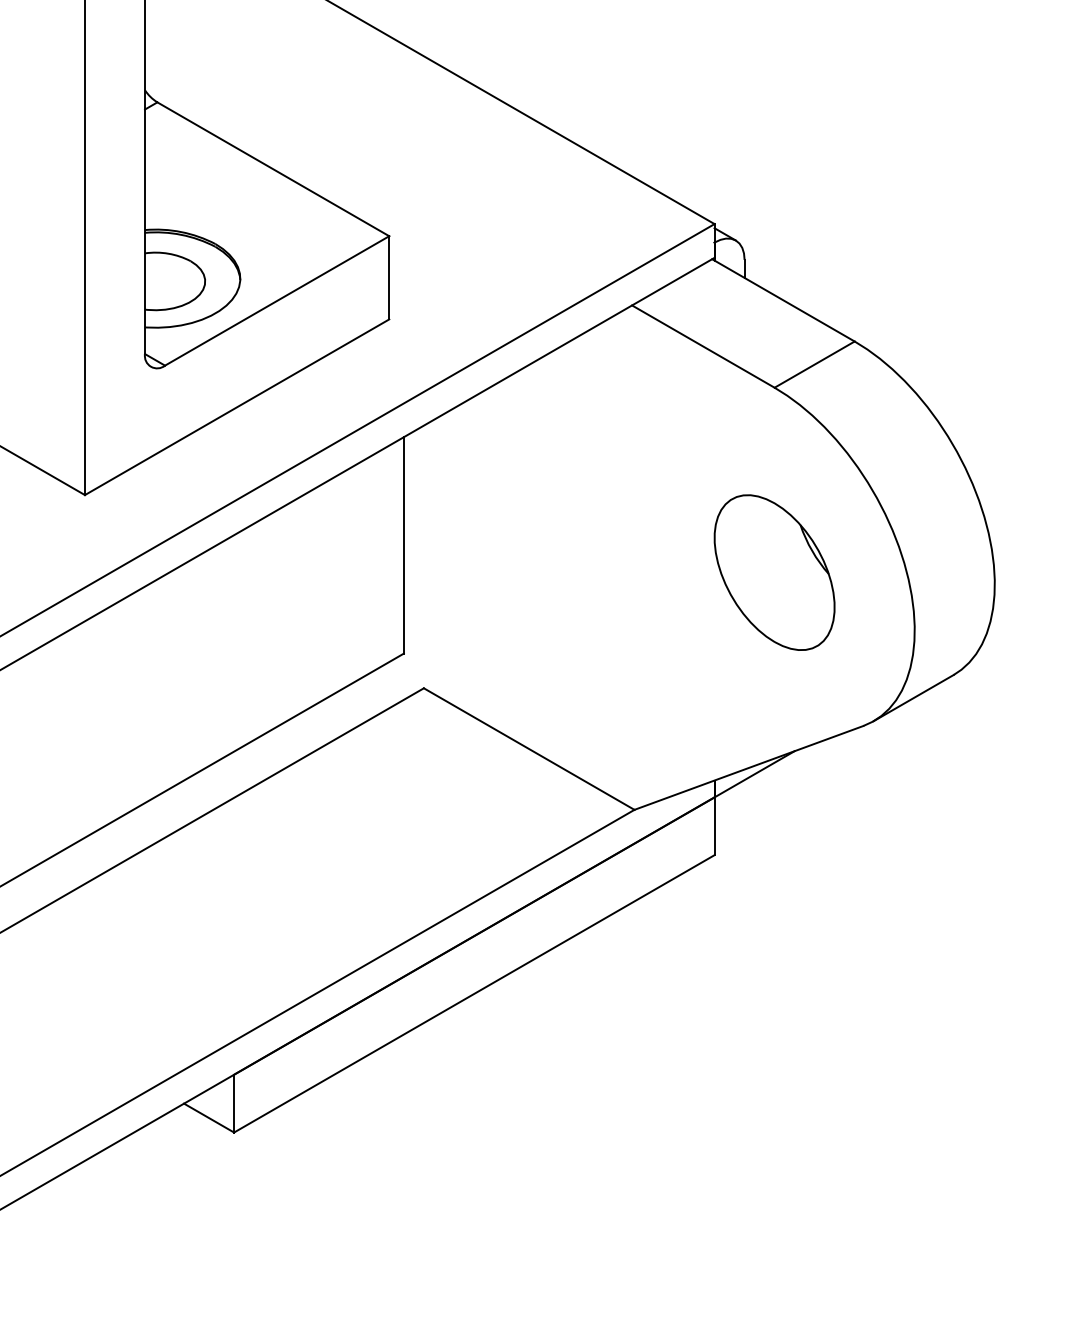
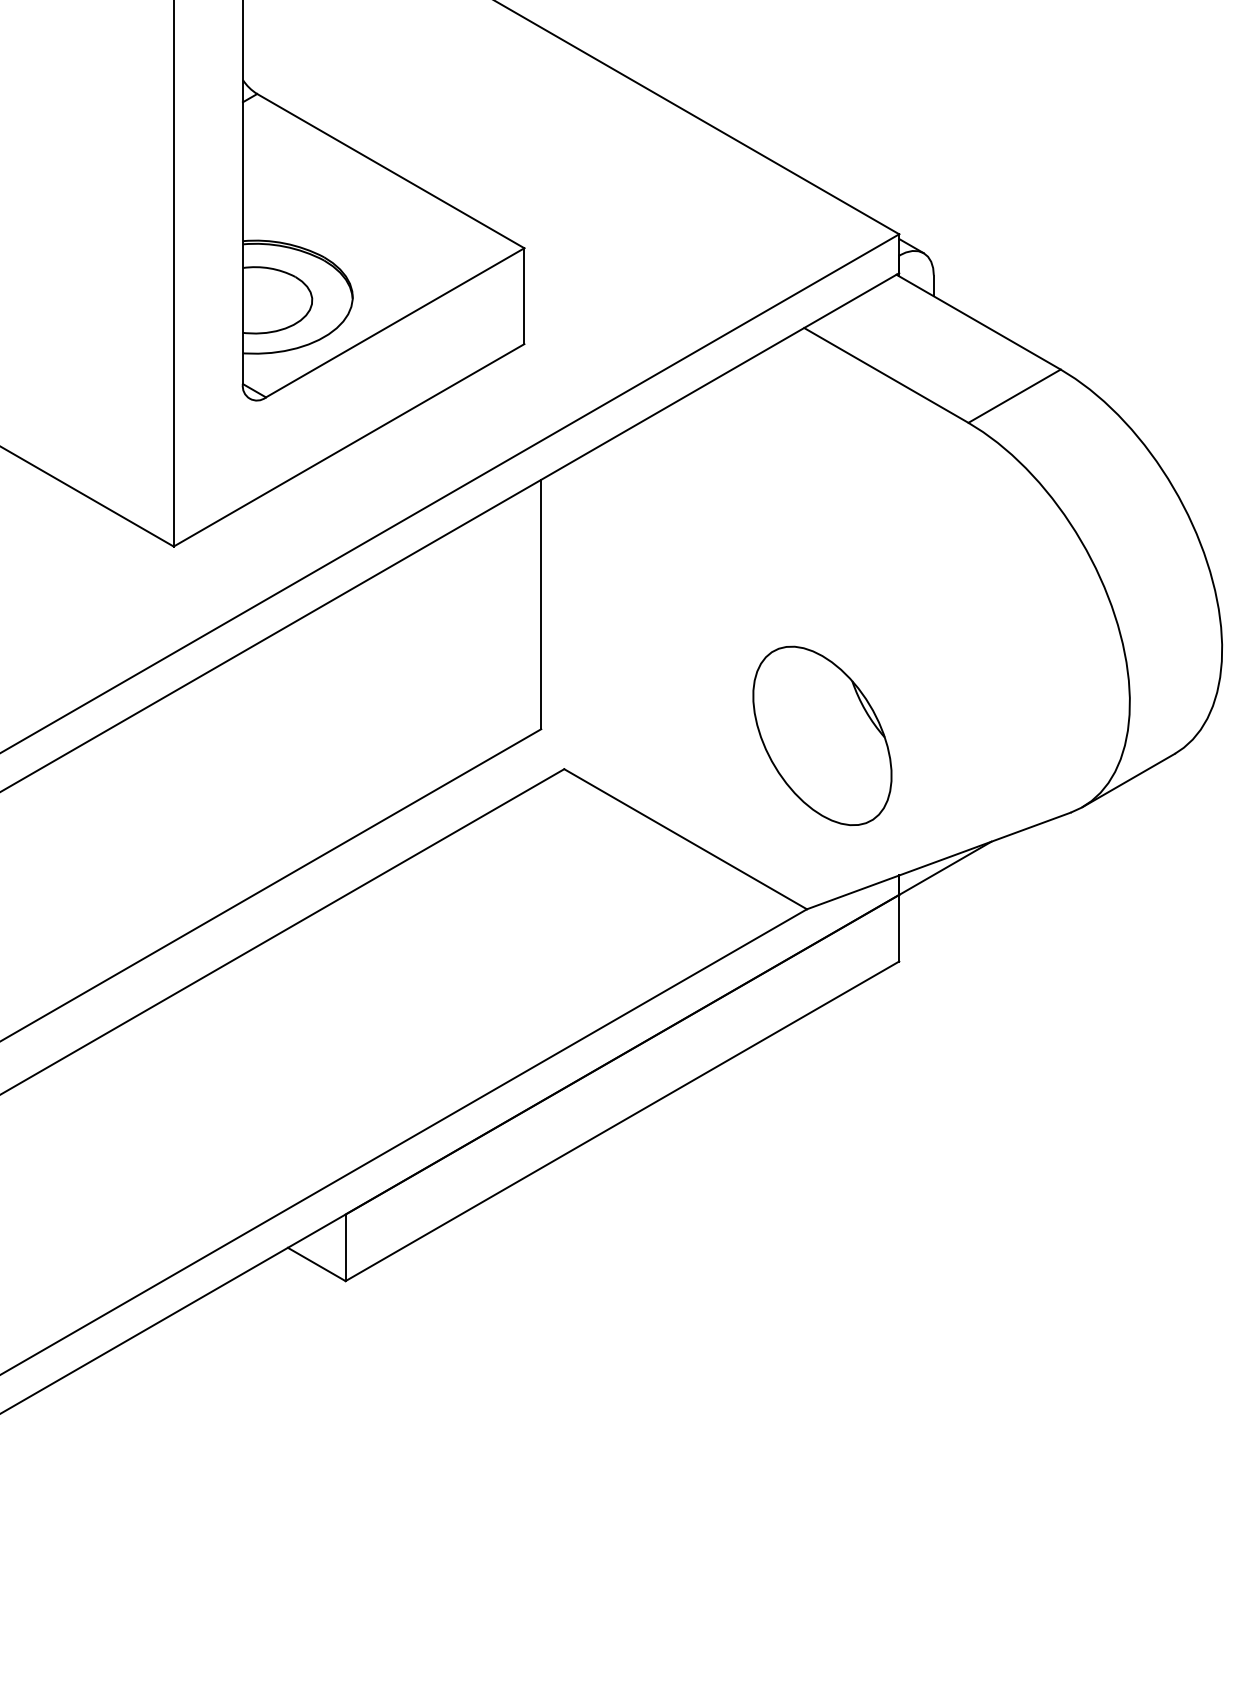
part: (774, 572) -> (822, 735), moved

